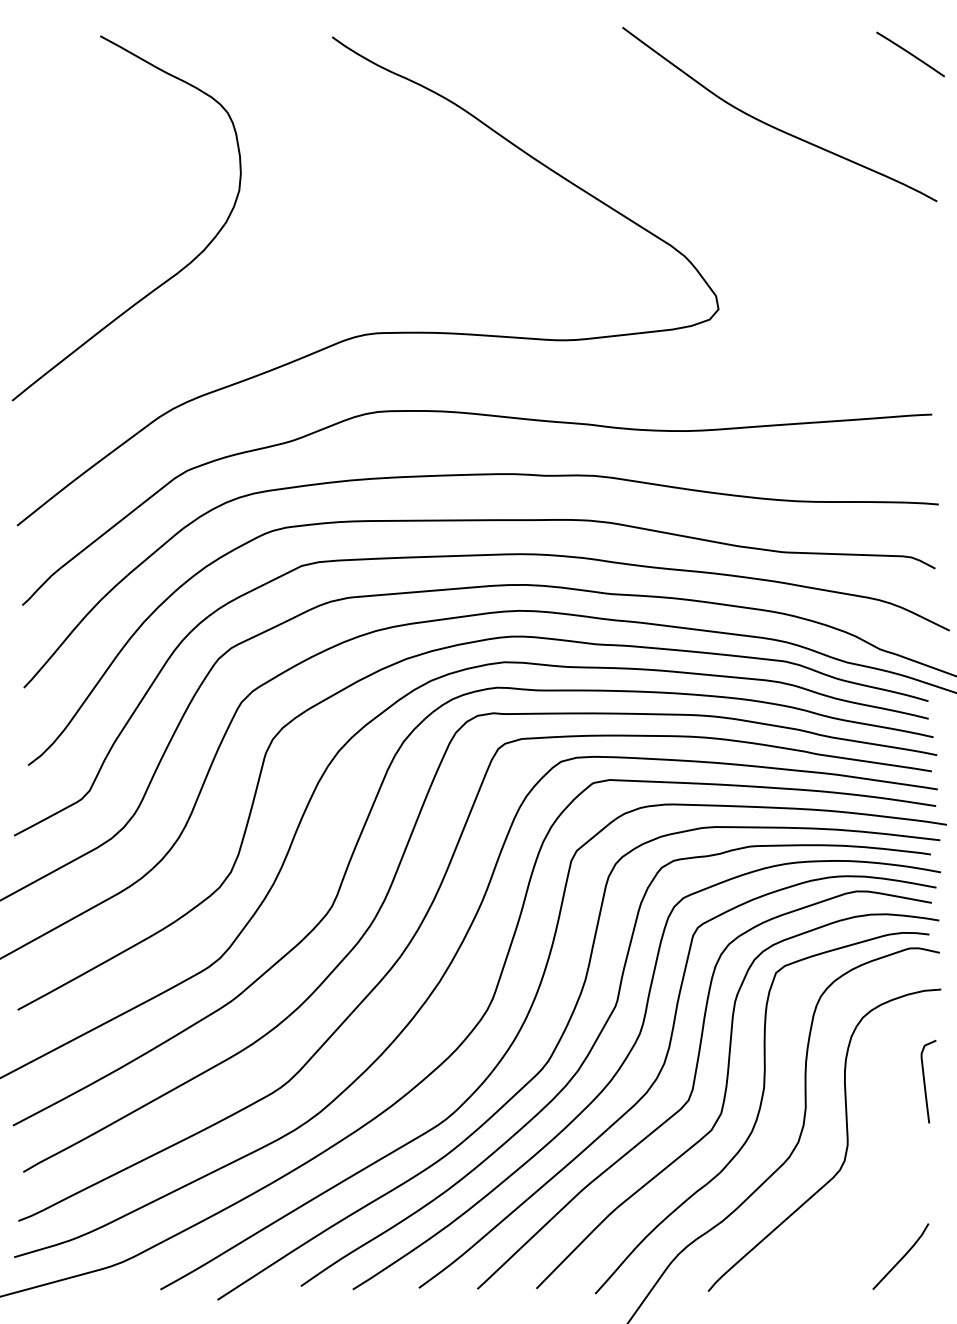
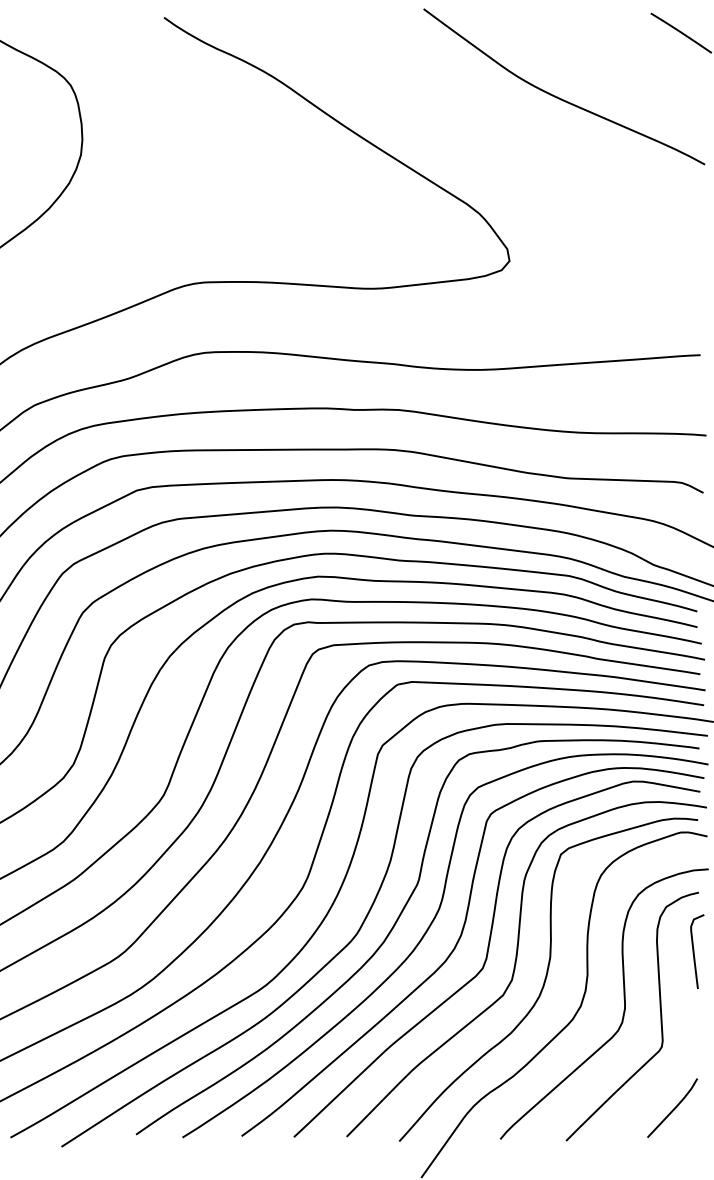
curve: (886, 1146) -> (659, 1009), added

